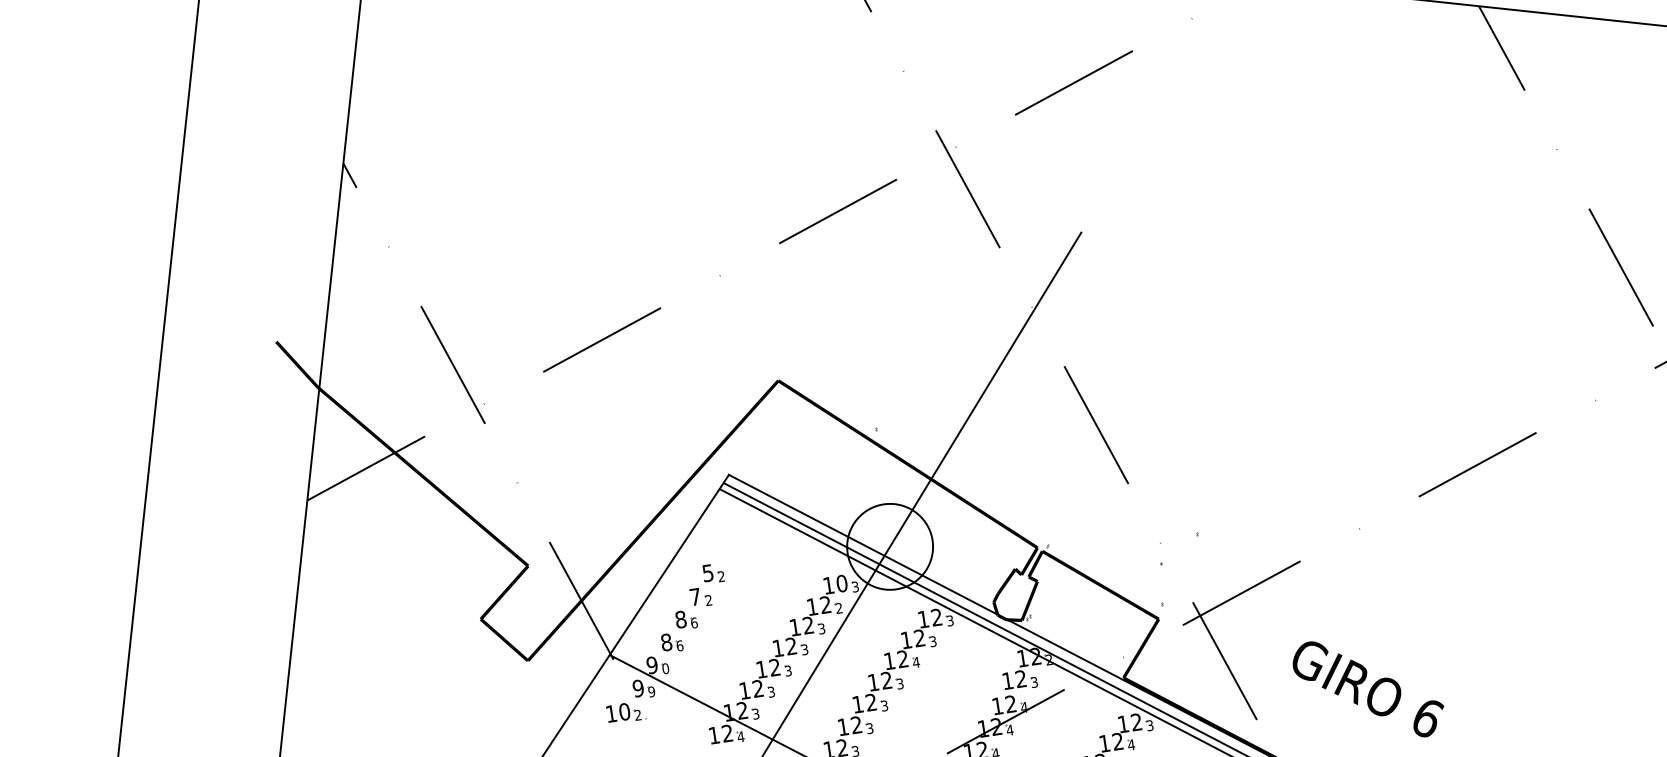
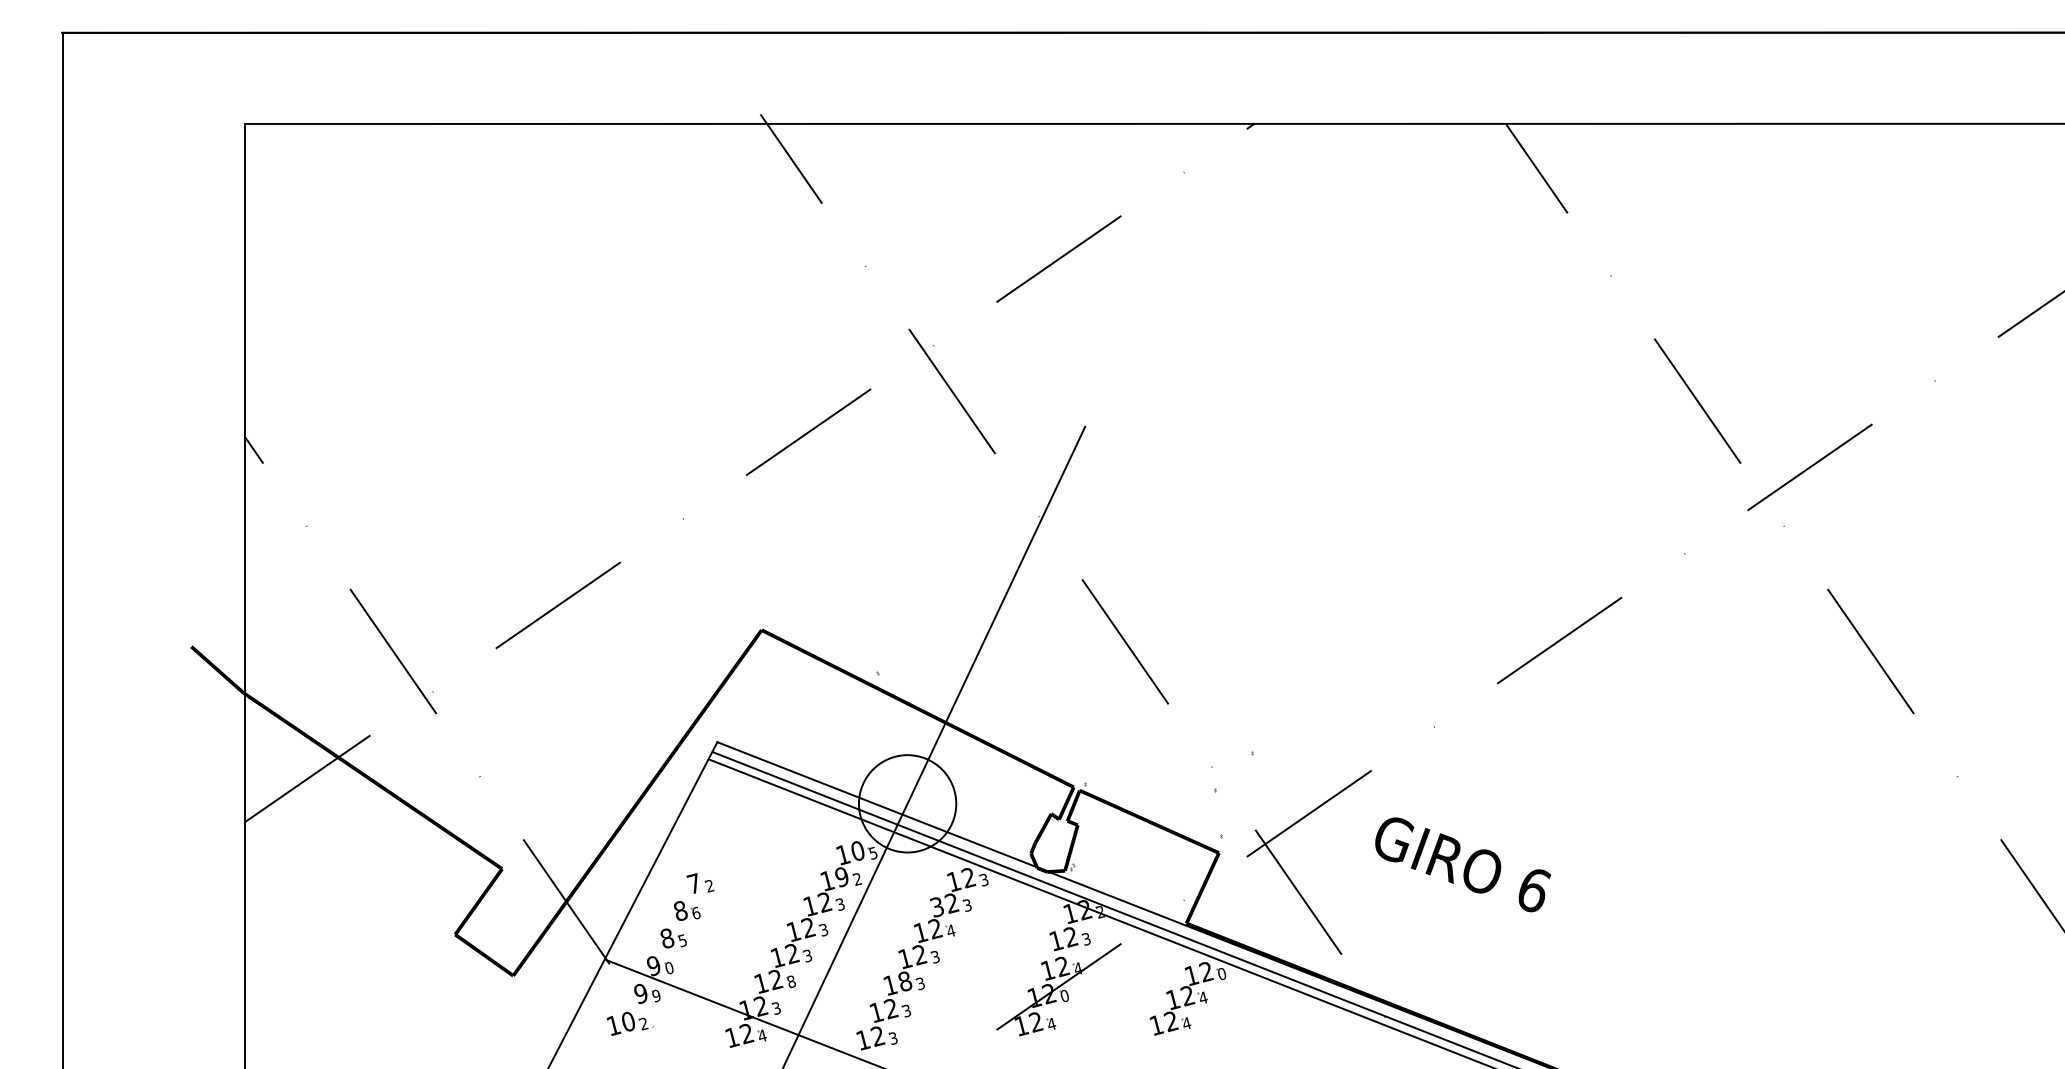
part: (713, 573) -> (711, 855), removed
text: (855, 586) -> (873, 852), 3 -> 5
text: (825, 605) -> (841, 877), 12 -> 19
text: (906, 640) -> (937, 907), 12 -> 32
text: (679, 645) -> (682, 940), 6 -> 5
text: (1367, 688) -> (1462, 864), moved
text: (771, 691) -> (791, 981), 3 -> 8
text: (870, 702) -> (904, 981), 12 -> 18
text: (1149, 726) -> (1221, 974), 3 -> 0
text: (1009, 729) -> (1064, 995), 4 -> 0

